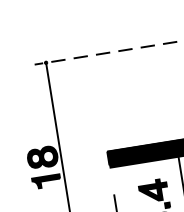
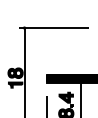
line: (105, 54) -> (53, 28), dashed -> solid

